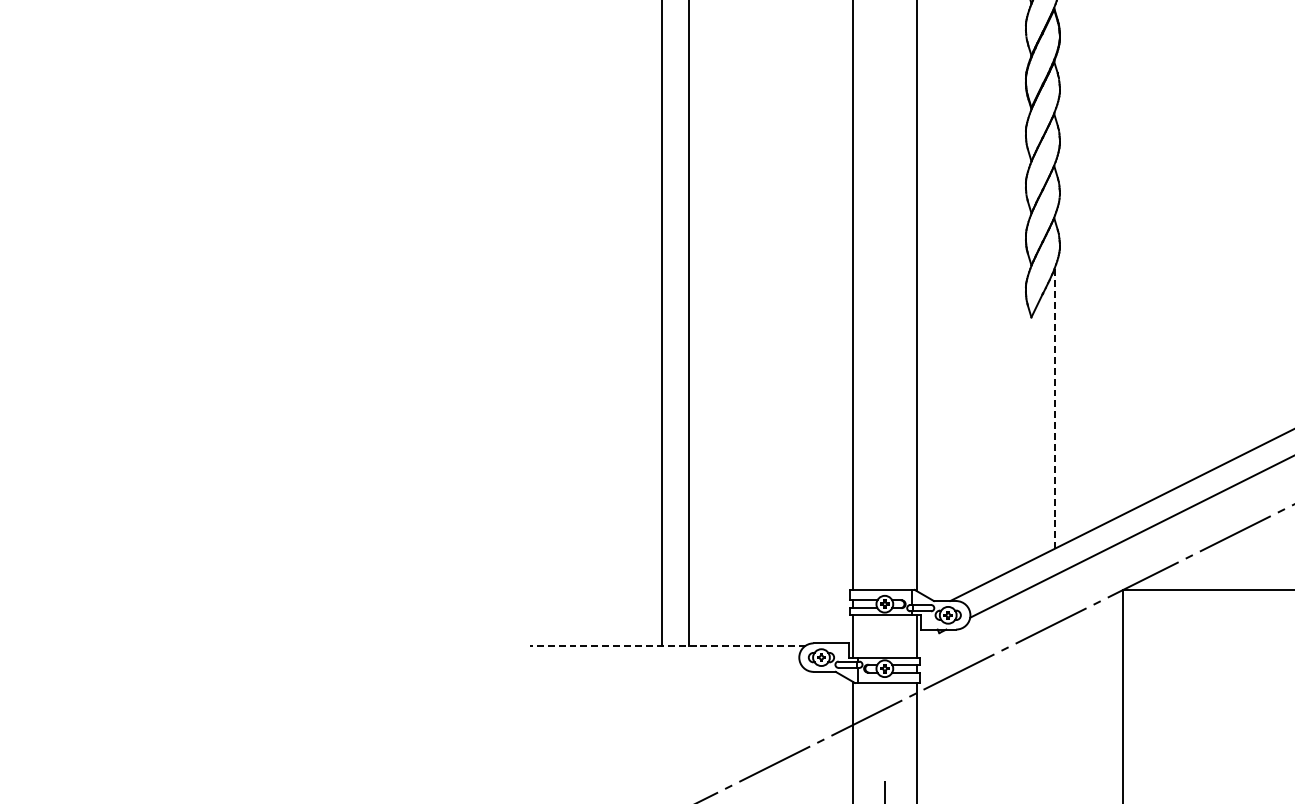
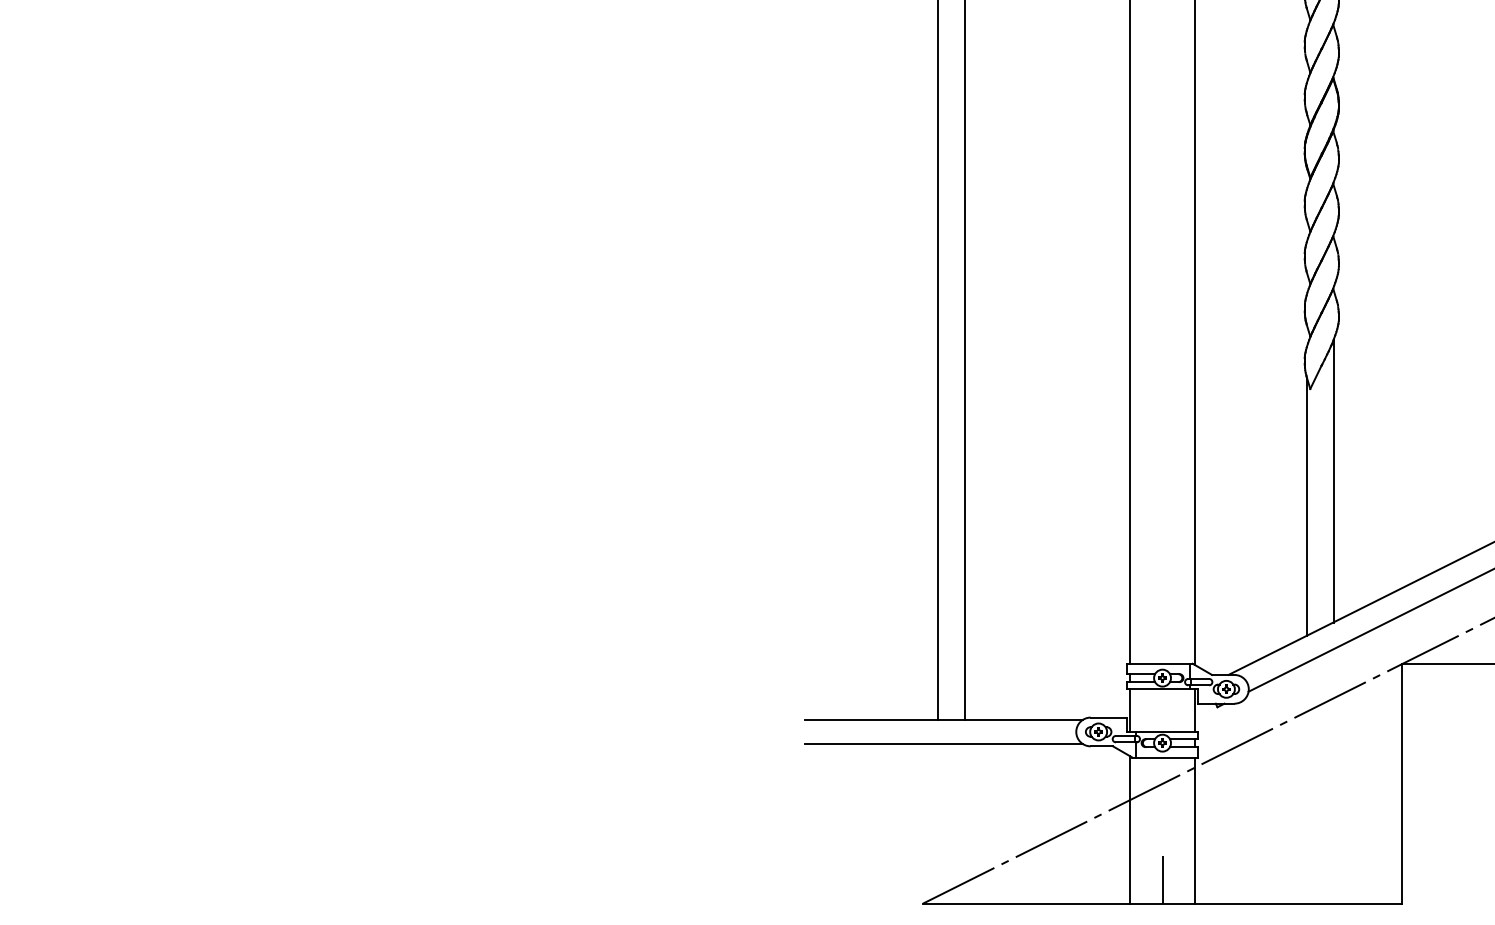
line: (1055, 408) -> (1334, 480), dashed -> solid
line: (1028, 434) -> (1307, 507), added
line: (667, 645) -> (943, 719), dashed -> solid
line: (667, 669) -> (943, 743), added

